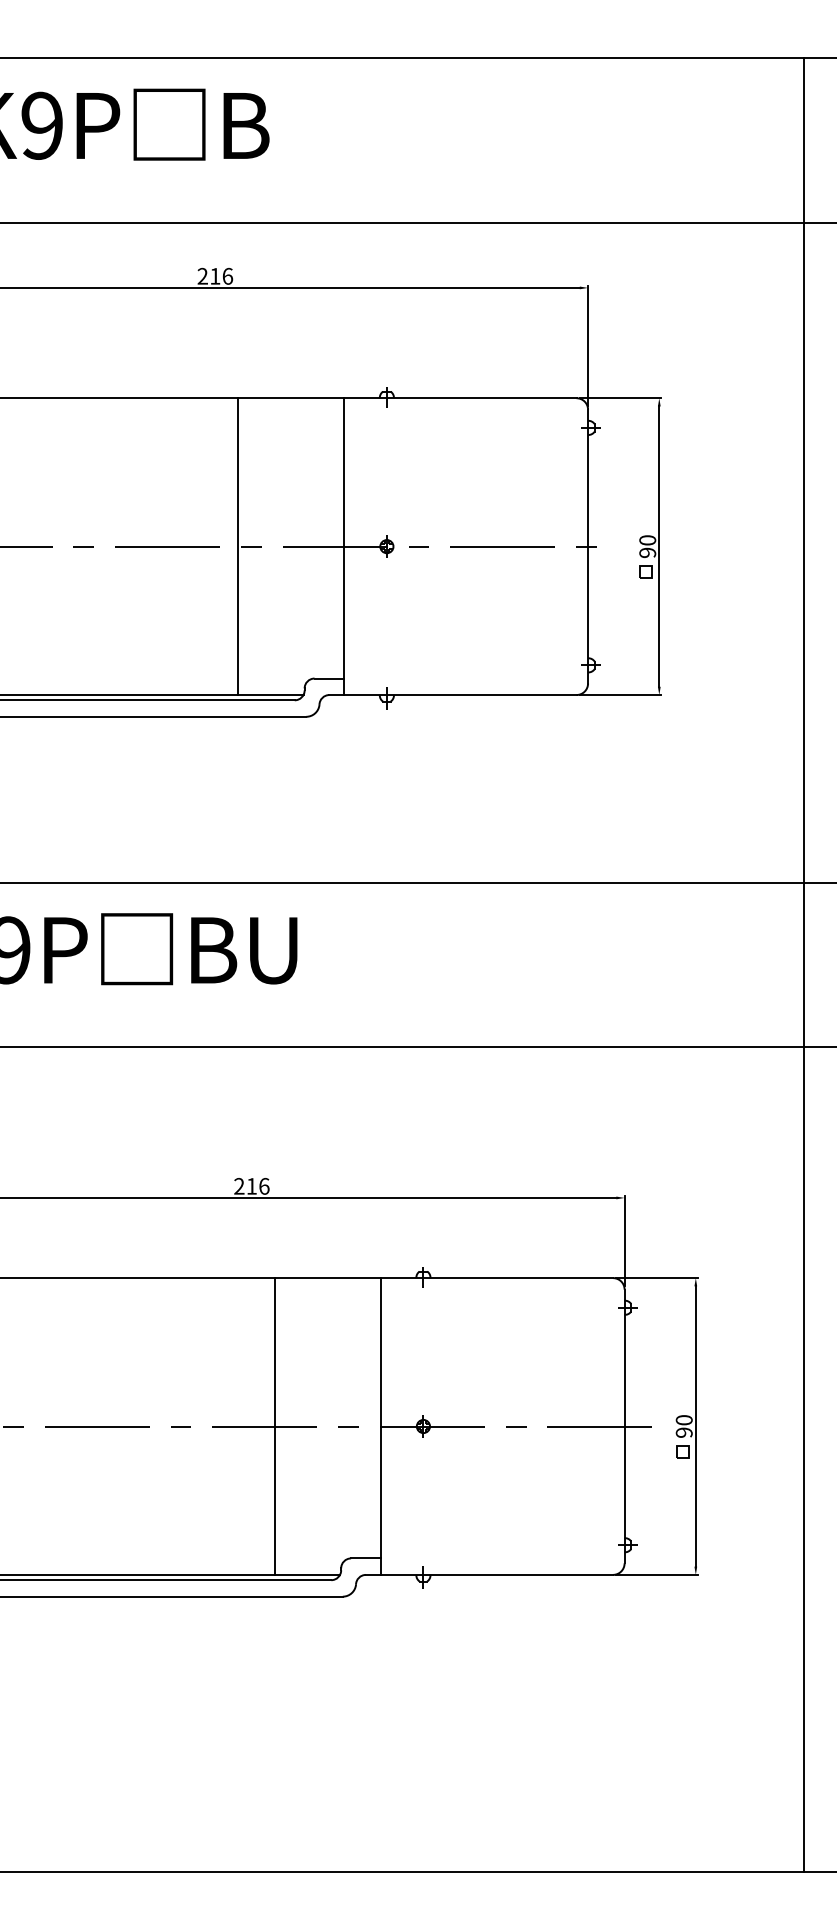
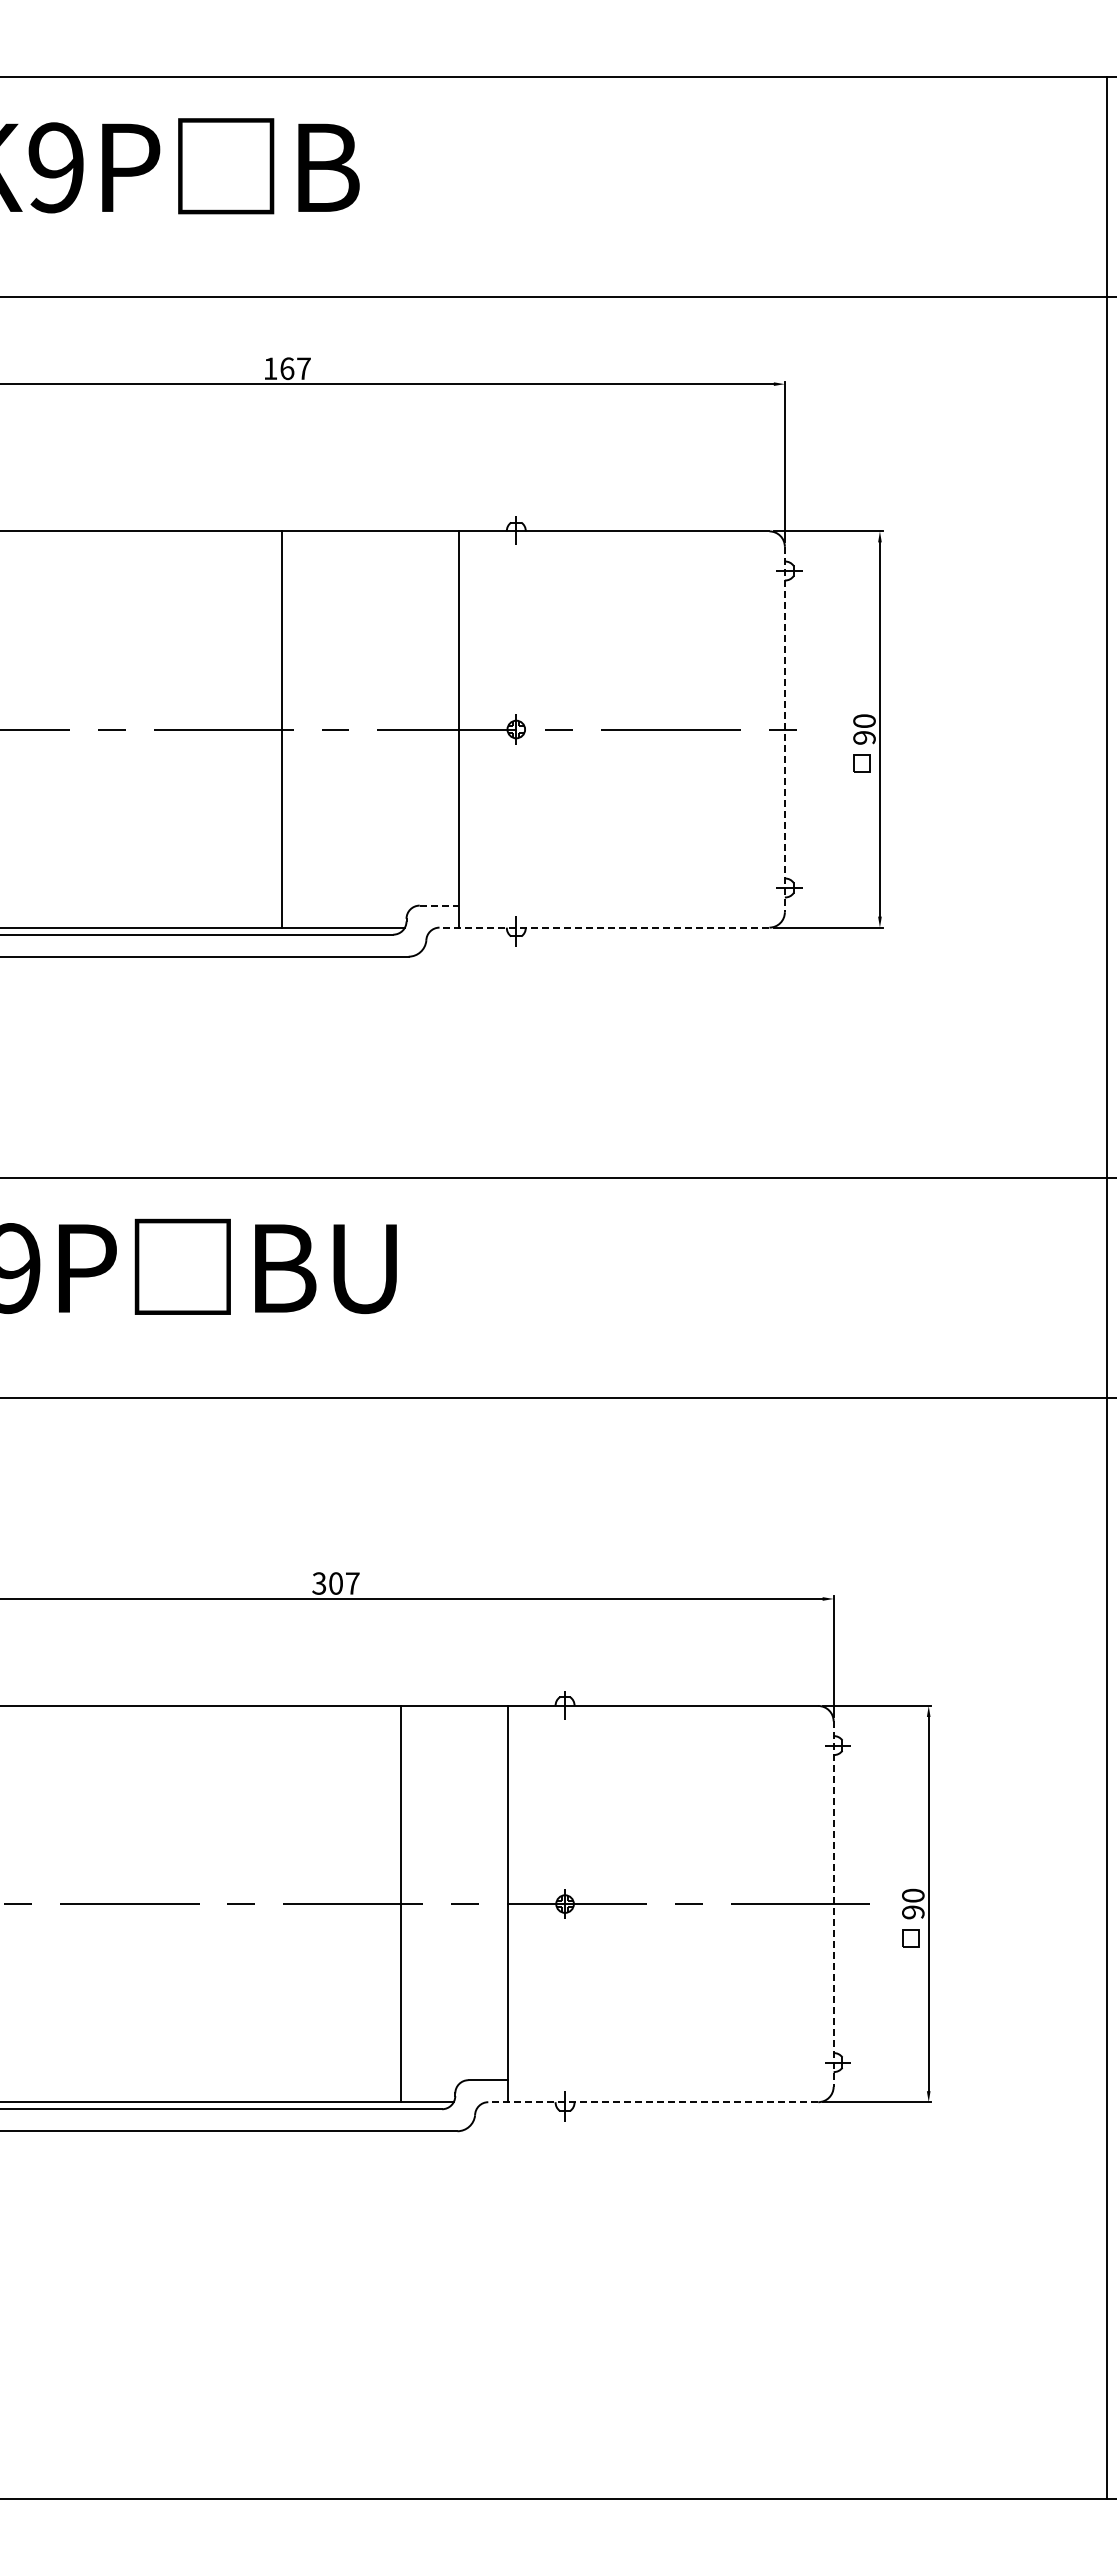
text: (214, 276) -> (286, 368), 216 -> 167
line: (238, 546) -> (282, 729), moved
line: (587, 546) -> (784, 729), solid -> dashed
line: (329, 678) -> (439, 905), solid -> dashed
line: (452, 694) -> (604, 927), solid -> dashed
line: (803, 964) -> (1106, 1287), moved
text: (251, 1186) -> (335, 1583), 216 -> 307
line: (274, 1426) -> (400, 1903), moved
line: (624, 1426) -> (833, 1904), solid -> dashed
line: (489, 1575) -> (653, 2102), solid -> dashed

